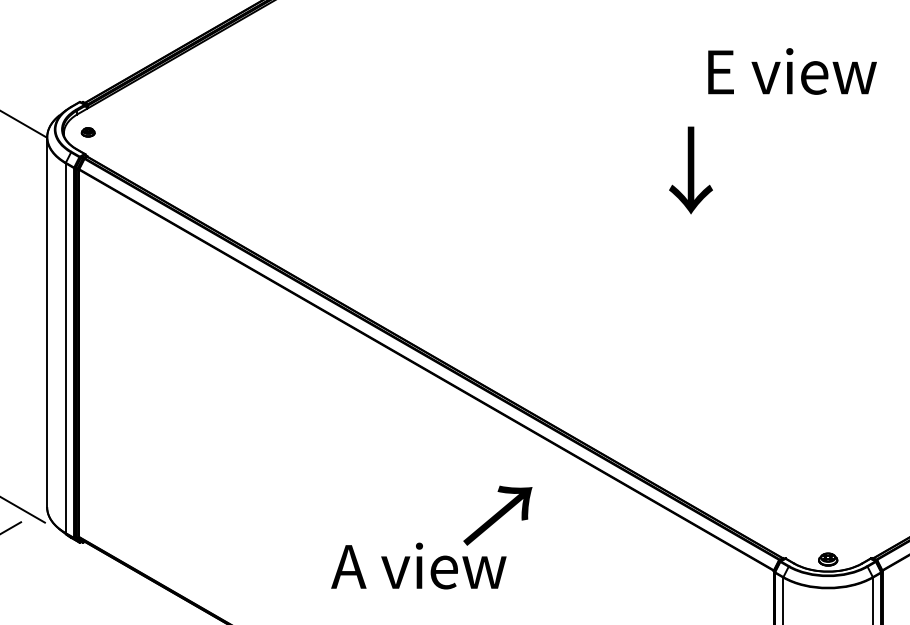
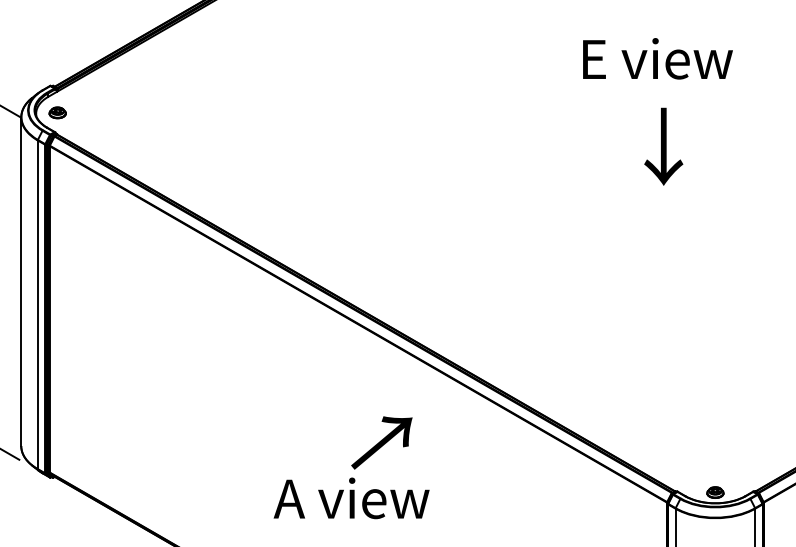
text: (792, 71) -> (657, 58), moved
part: (88, 132) -> (58, 113), size x1.43
text: (690, 170) -> (663, 146), moved
text: (497, 515) -> (381, 442), moved

